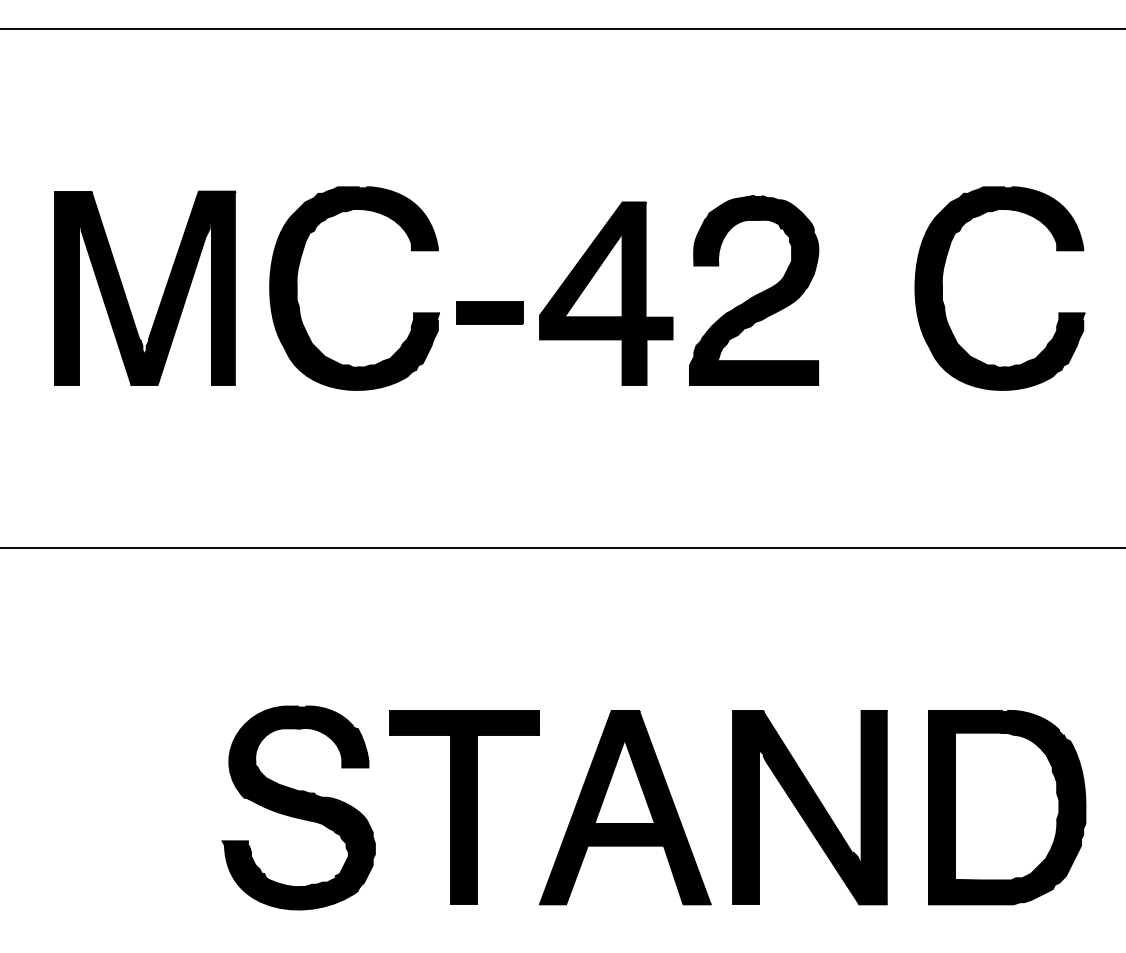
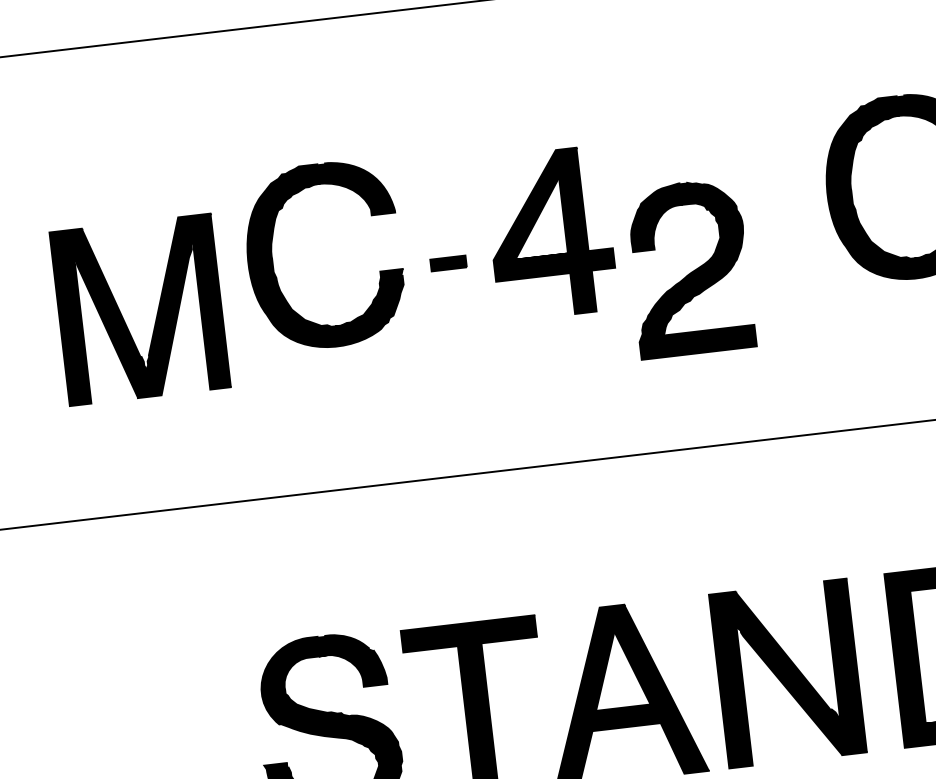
part: (754, 290) -> (689, 268), moved
part: (163, 292) -> (157, 311), moved
part: (489, 312) -> (448, 262), size x0.6

